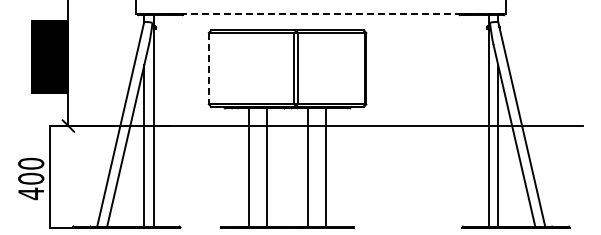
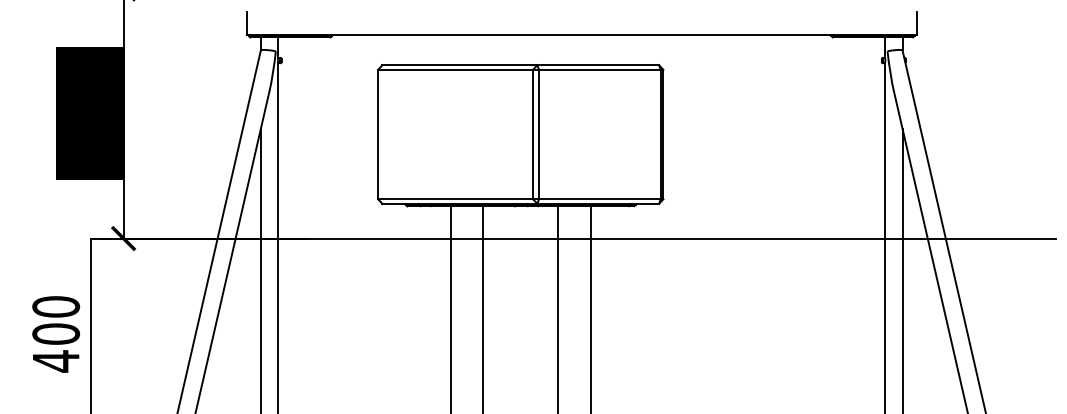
line: (321, 13) -> (582, 34), dashed -> solid
line: (208, 68) -> (377, 134), dashed -> solid

